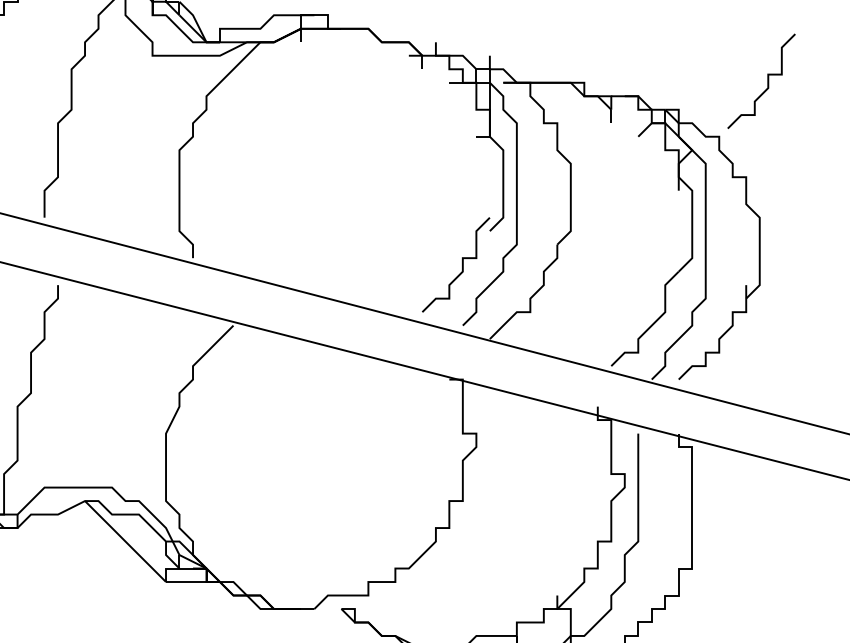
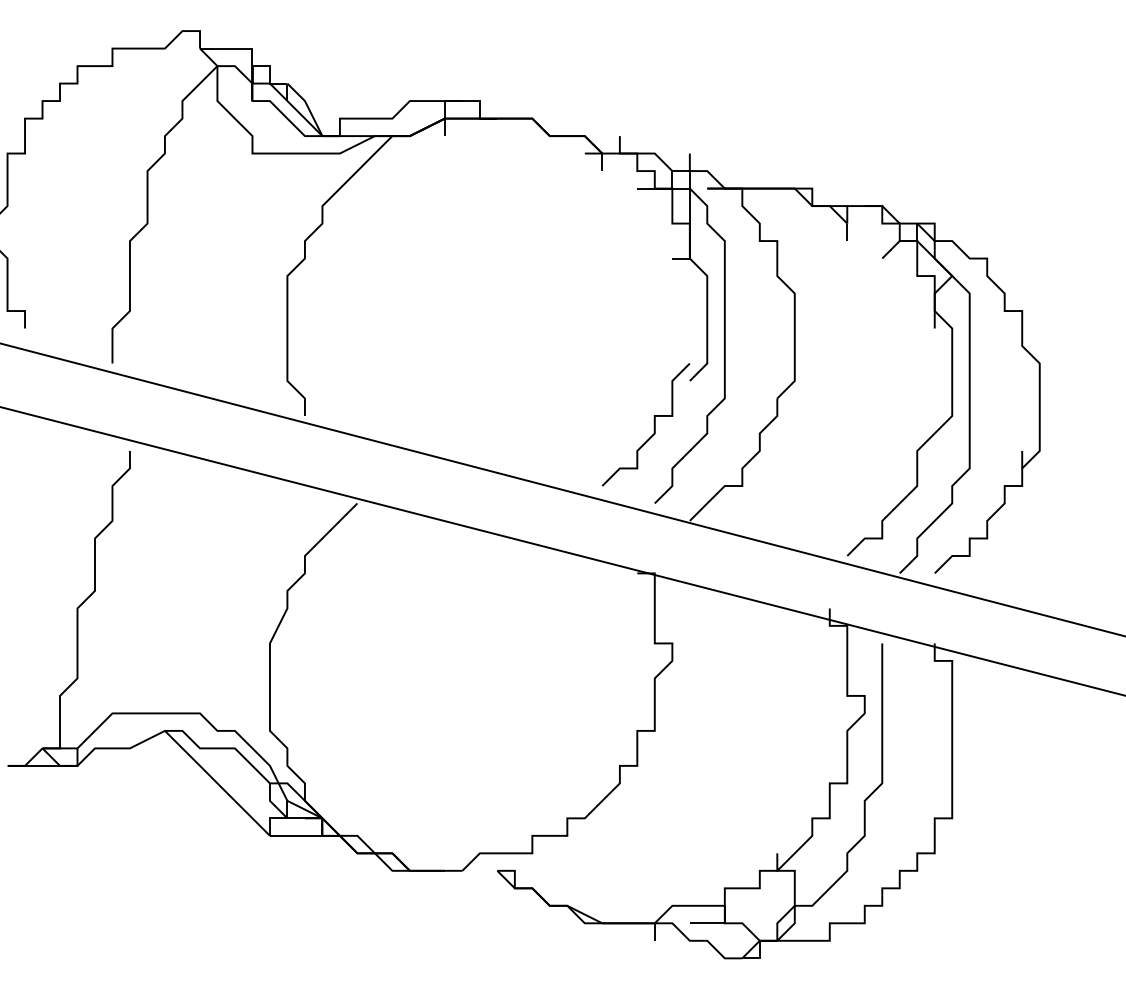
curve: (767, 81) -> (1049, 186), removed

